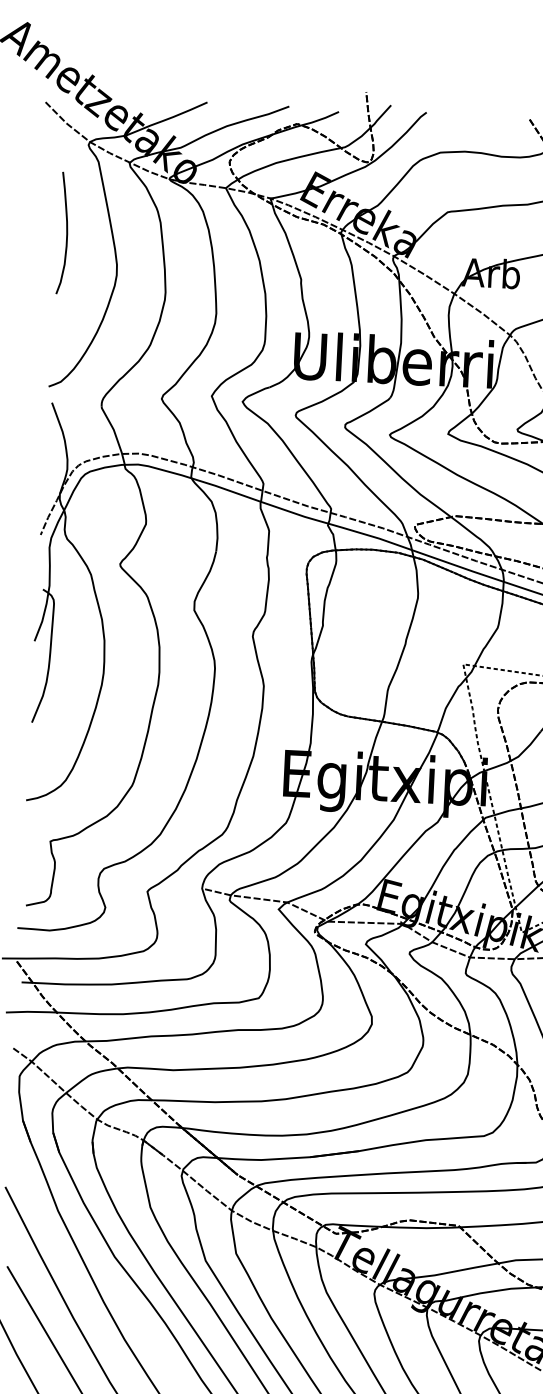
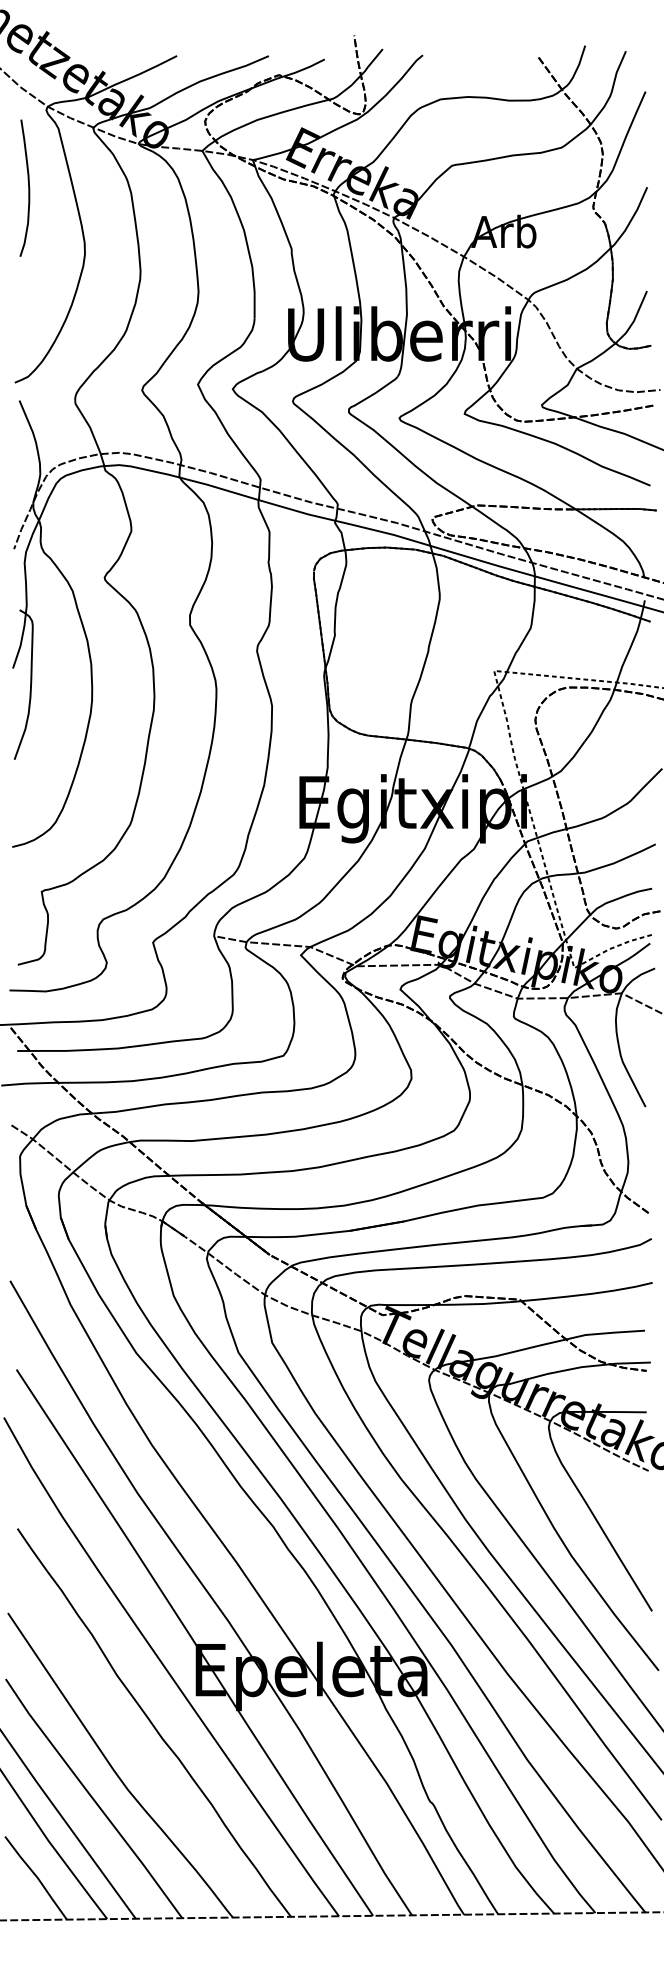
curve: (66, 232) -> (28, 187), moved

